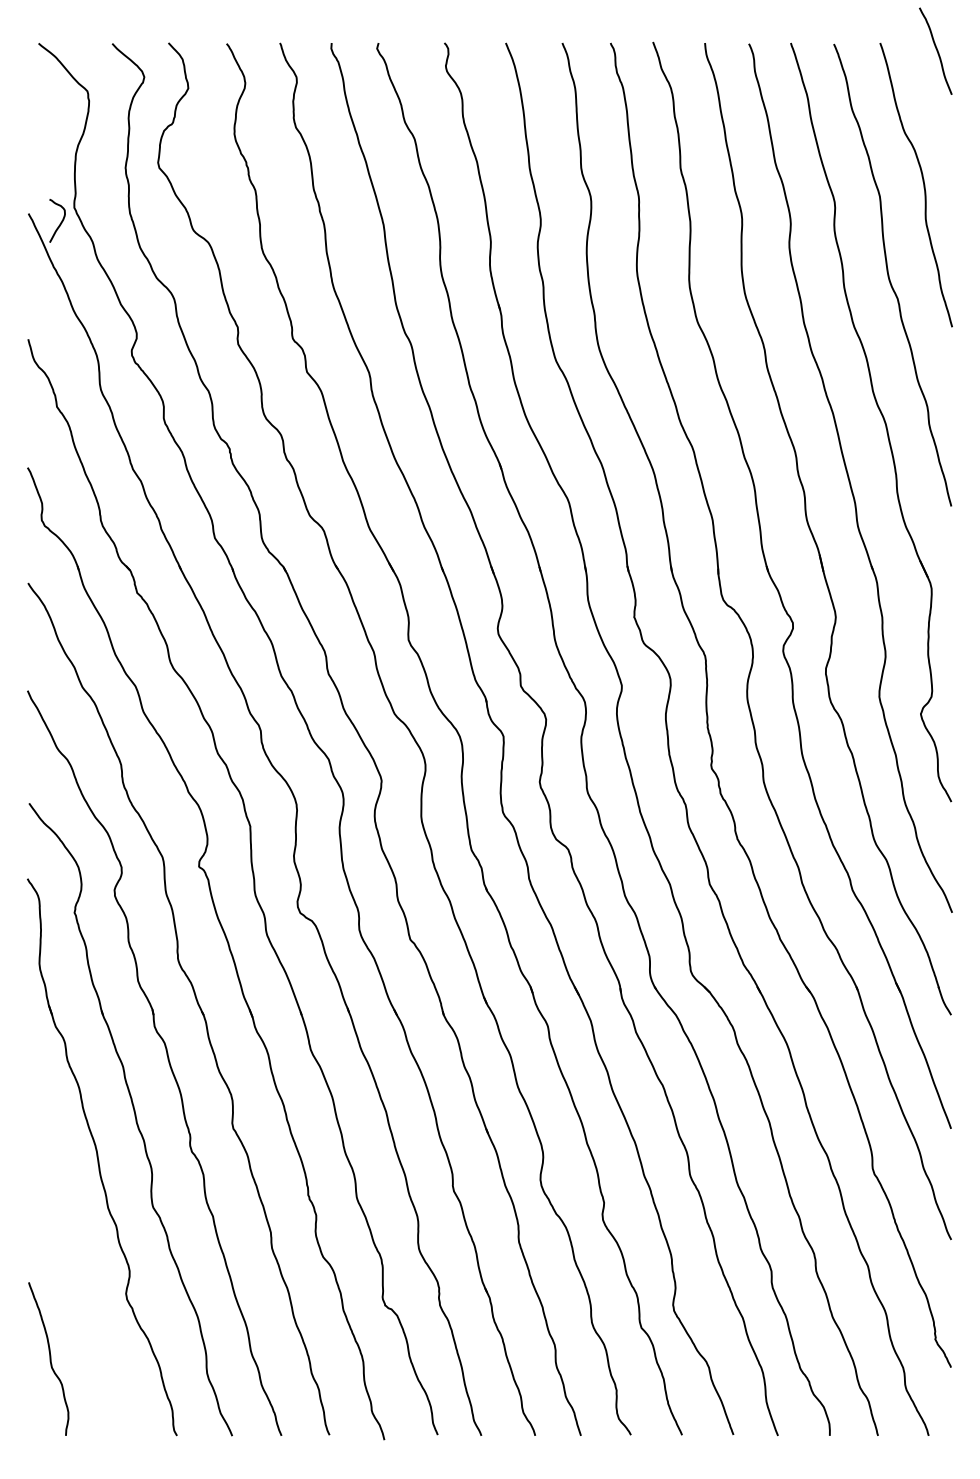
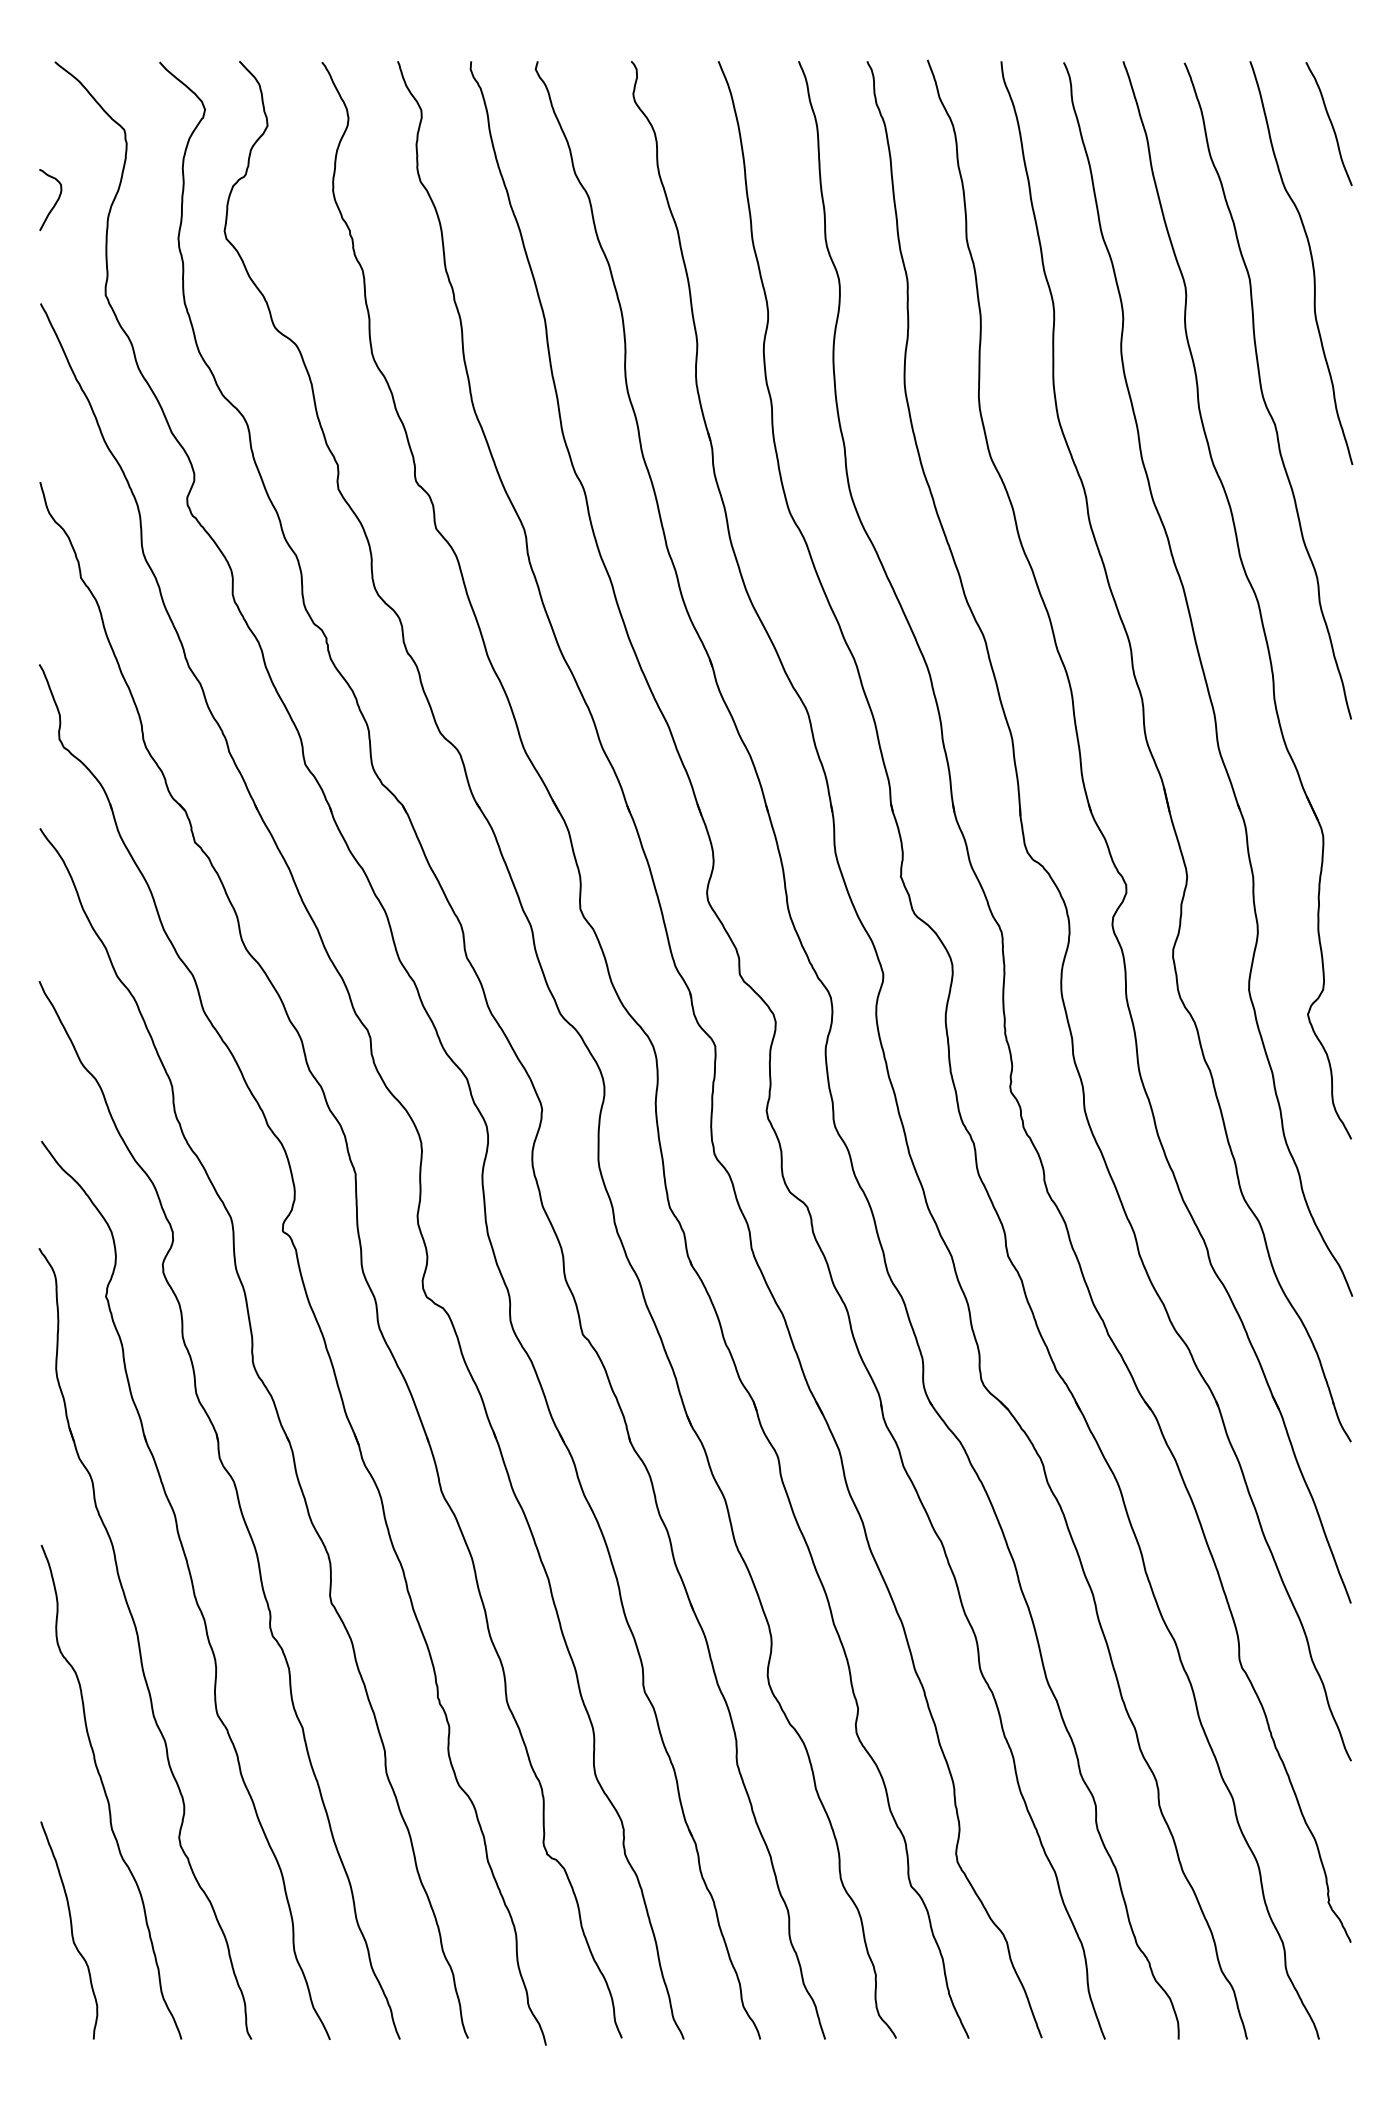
curve: (936, 50) -> (1330, 123), moved
curve: (60, 223) -> (54, 203), moved
curve: (74, 1261) -> (106, 1792), added

